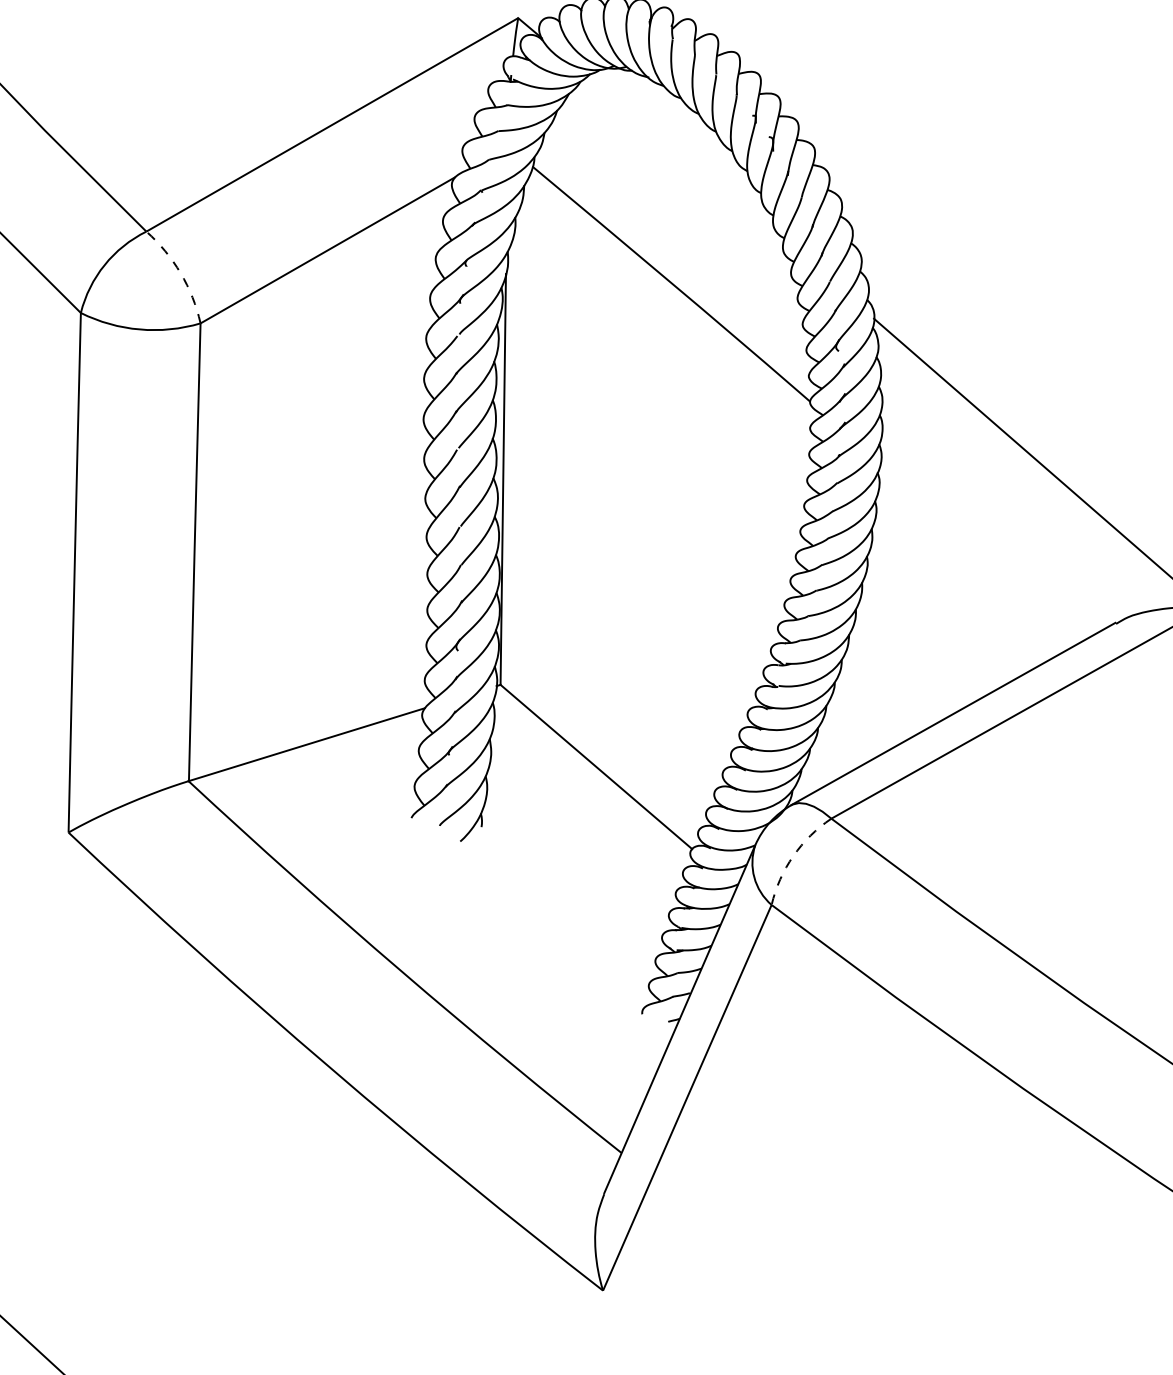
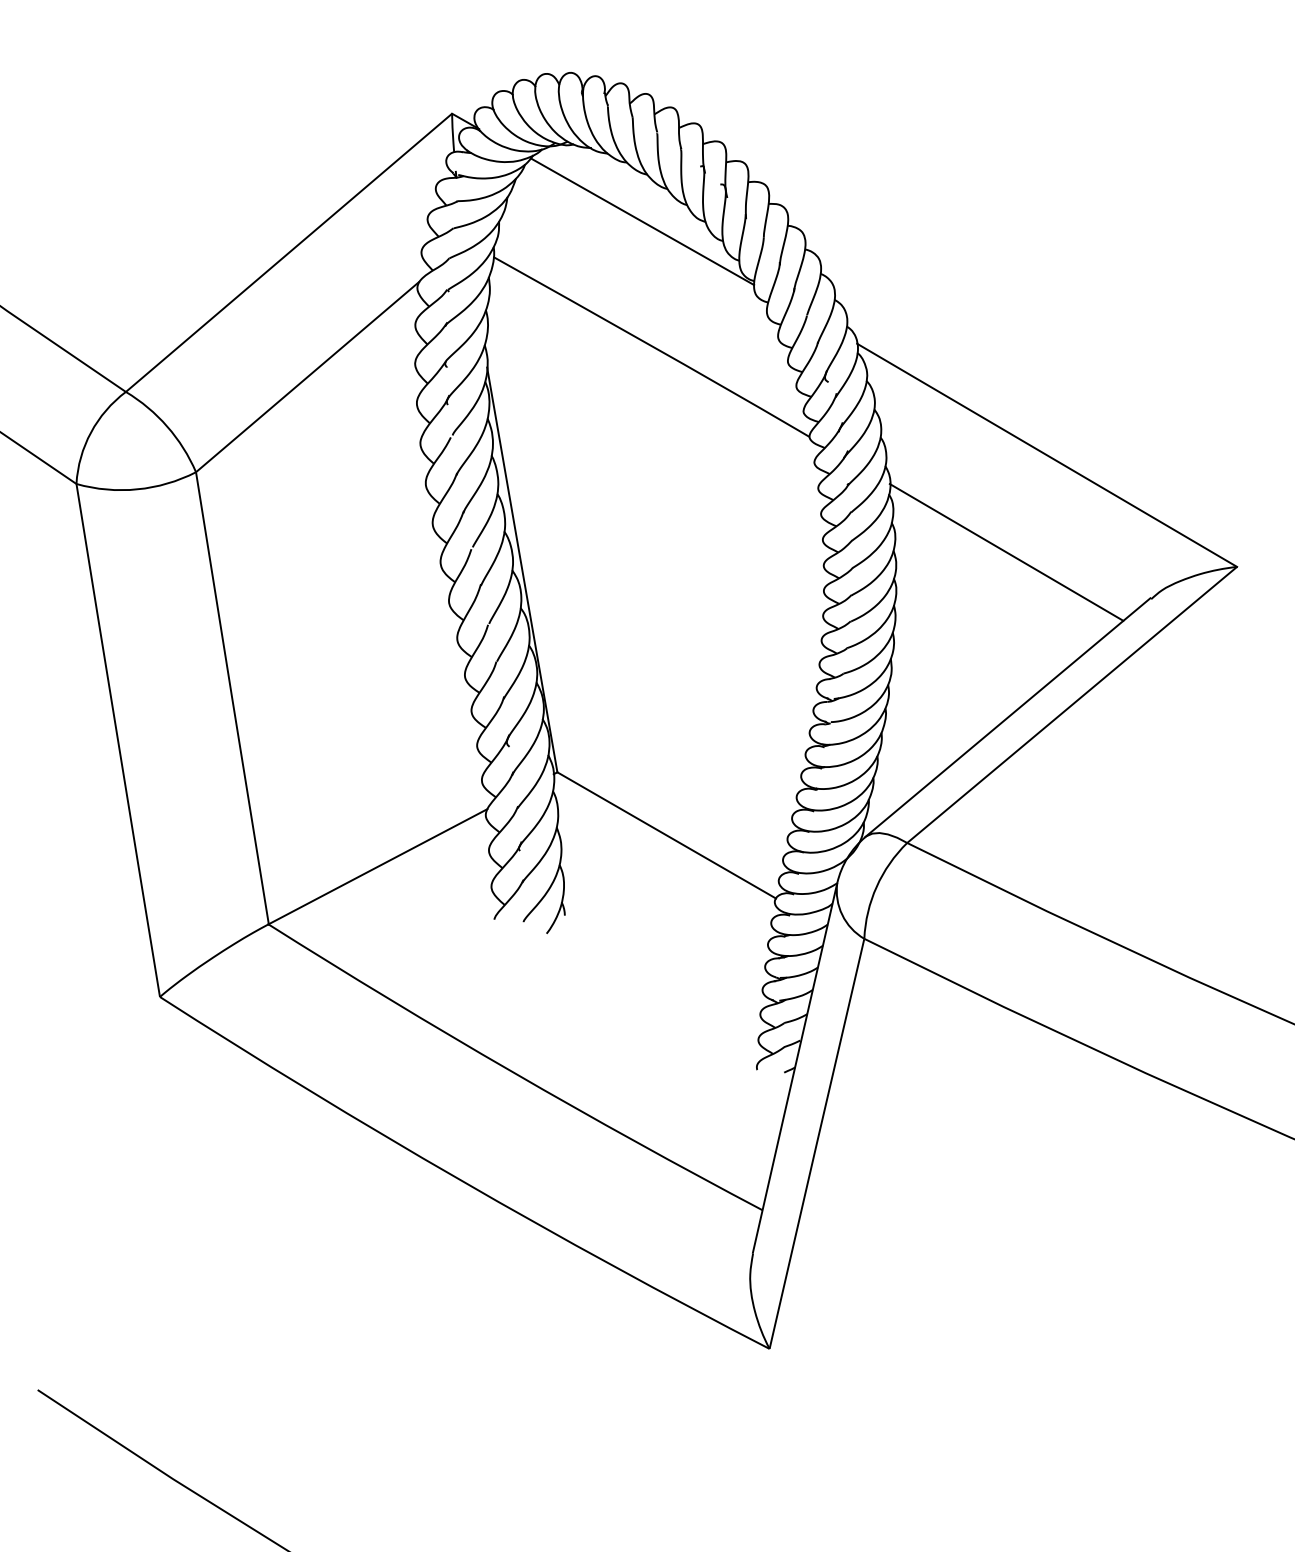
line: (685, 159) -> (642, 221), added
arc: (180, 273) -> (167, 426), dashed -> solid
line: (982, 551) -> (1006, 552), added
arc: (793, 855) -> (876, 886), dashed -> solid

